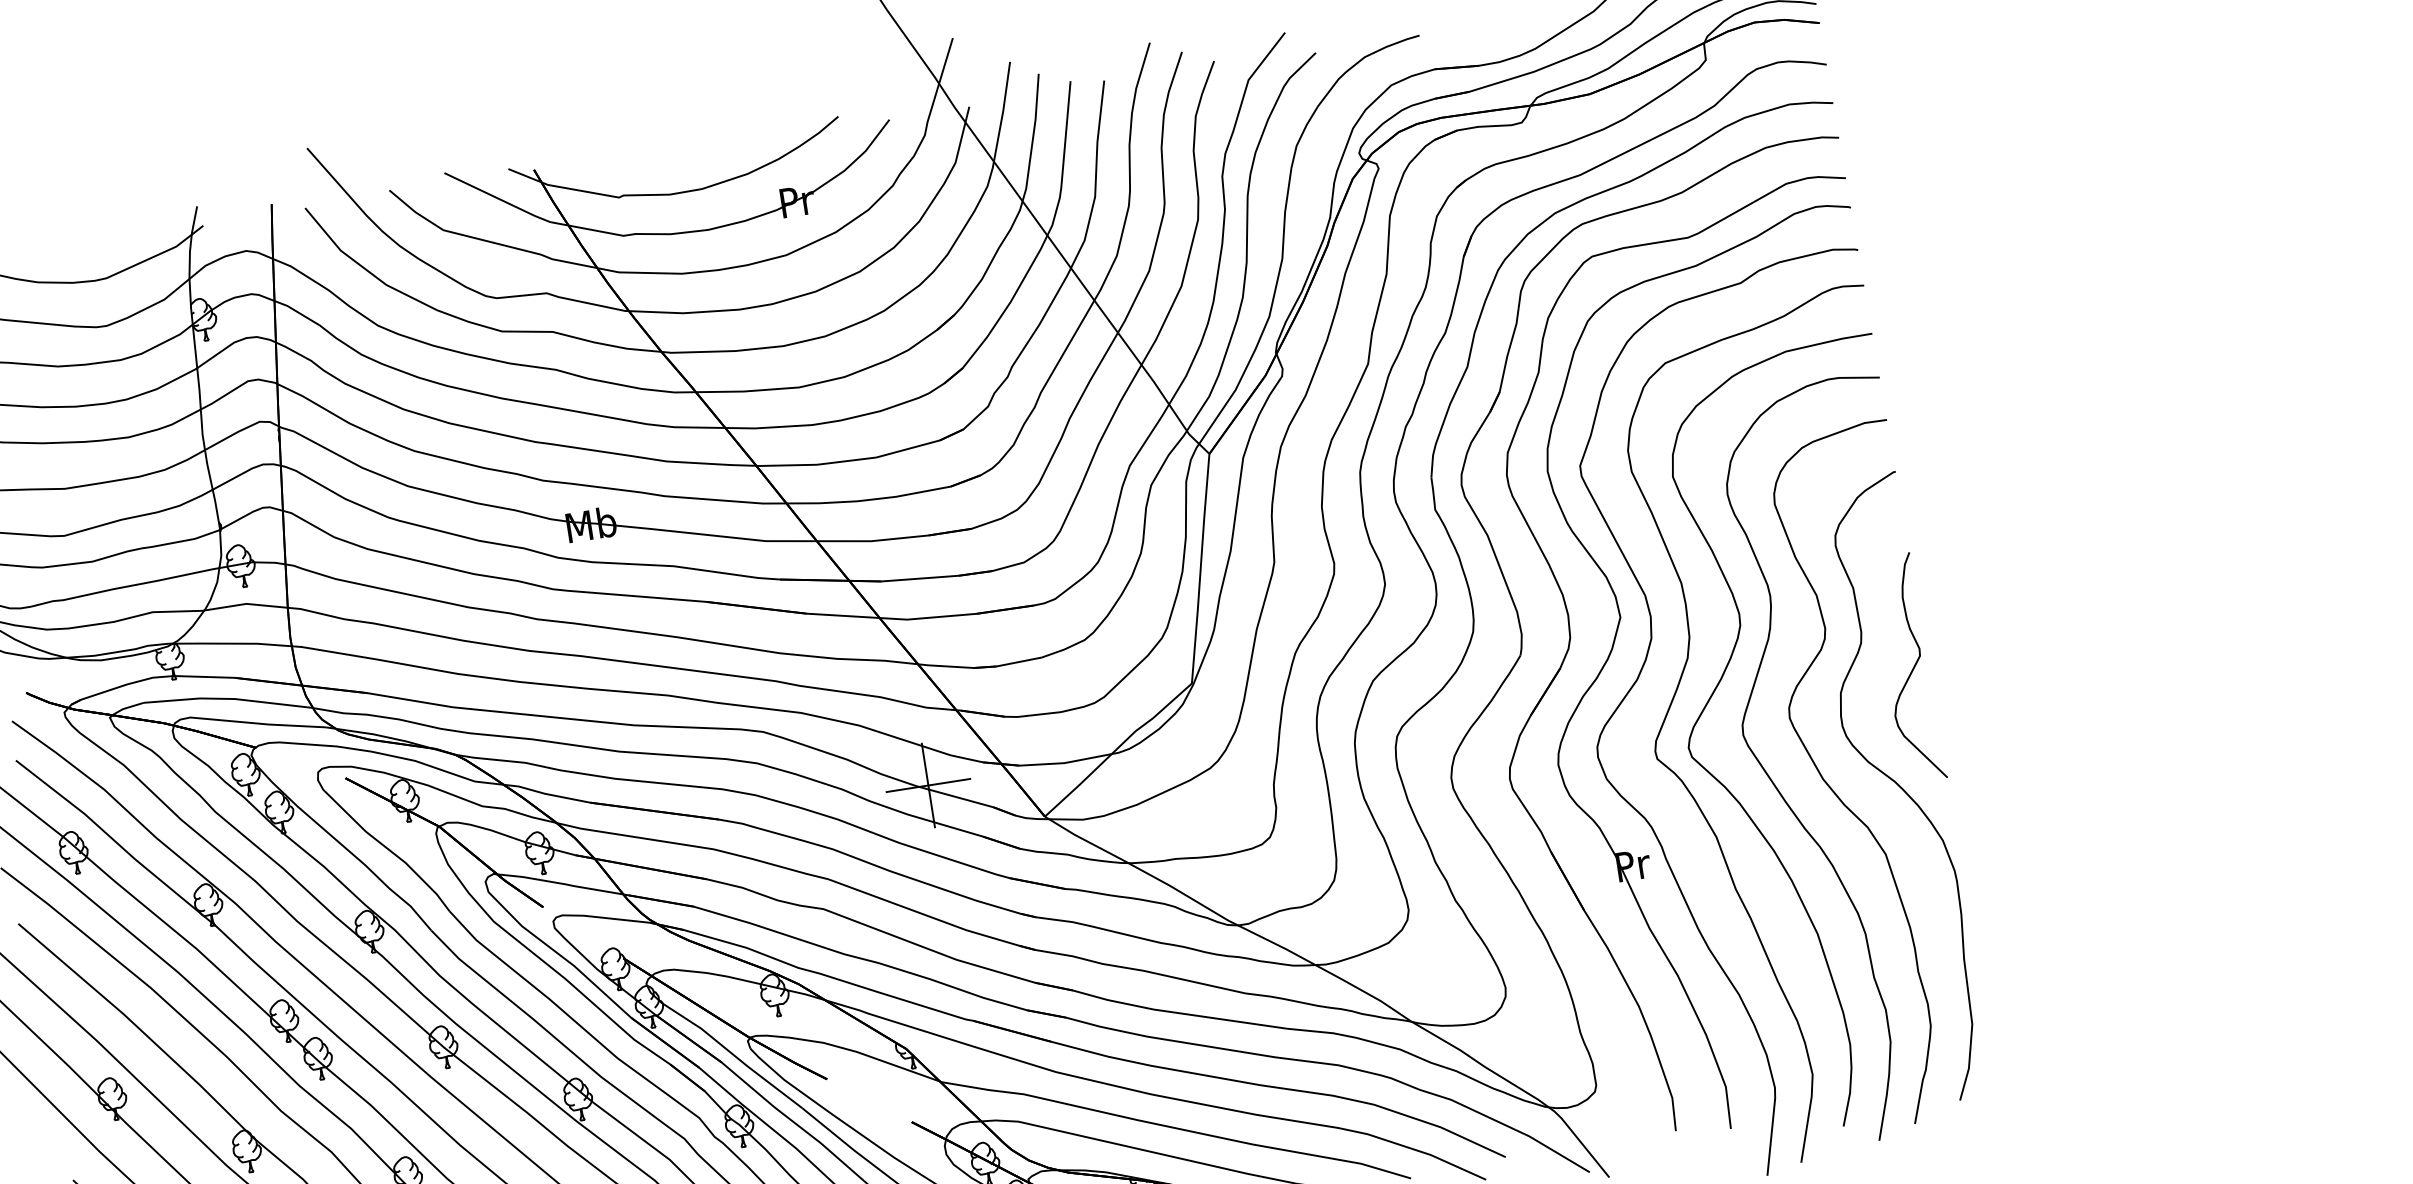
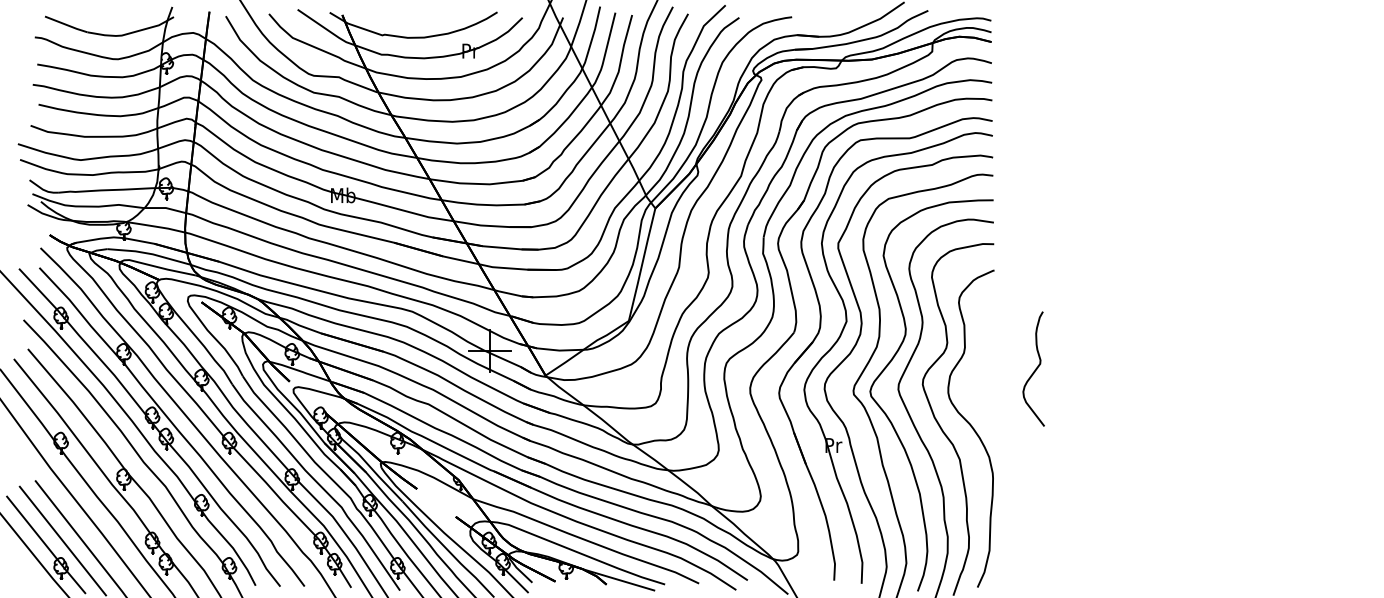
curve: (1912, 666) -> (1035, 368), moved

